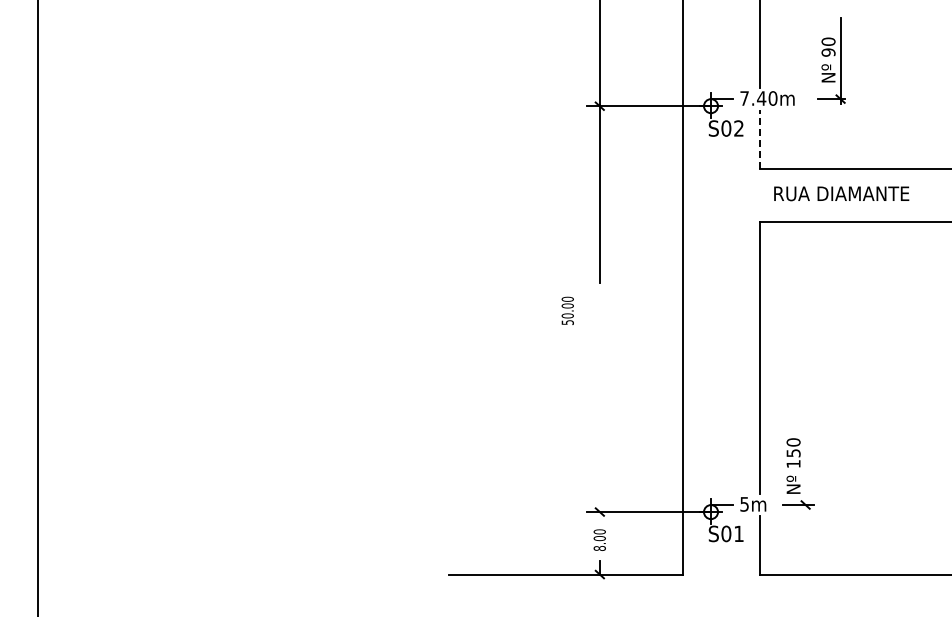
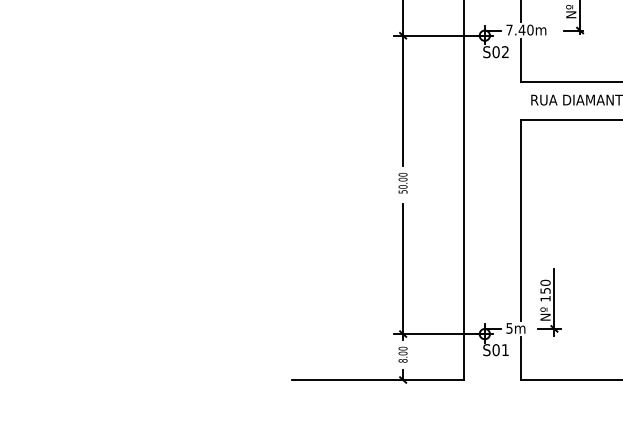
line: (759, 138) -> (520, 59), dashed -> solid
text: (567, 310) -> (402, 182), moved
line: (599, 427) -> (402, 271), added
line: (805, 468) -> (554, 302), added

